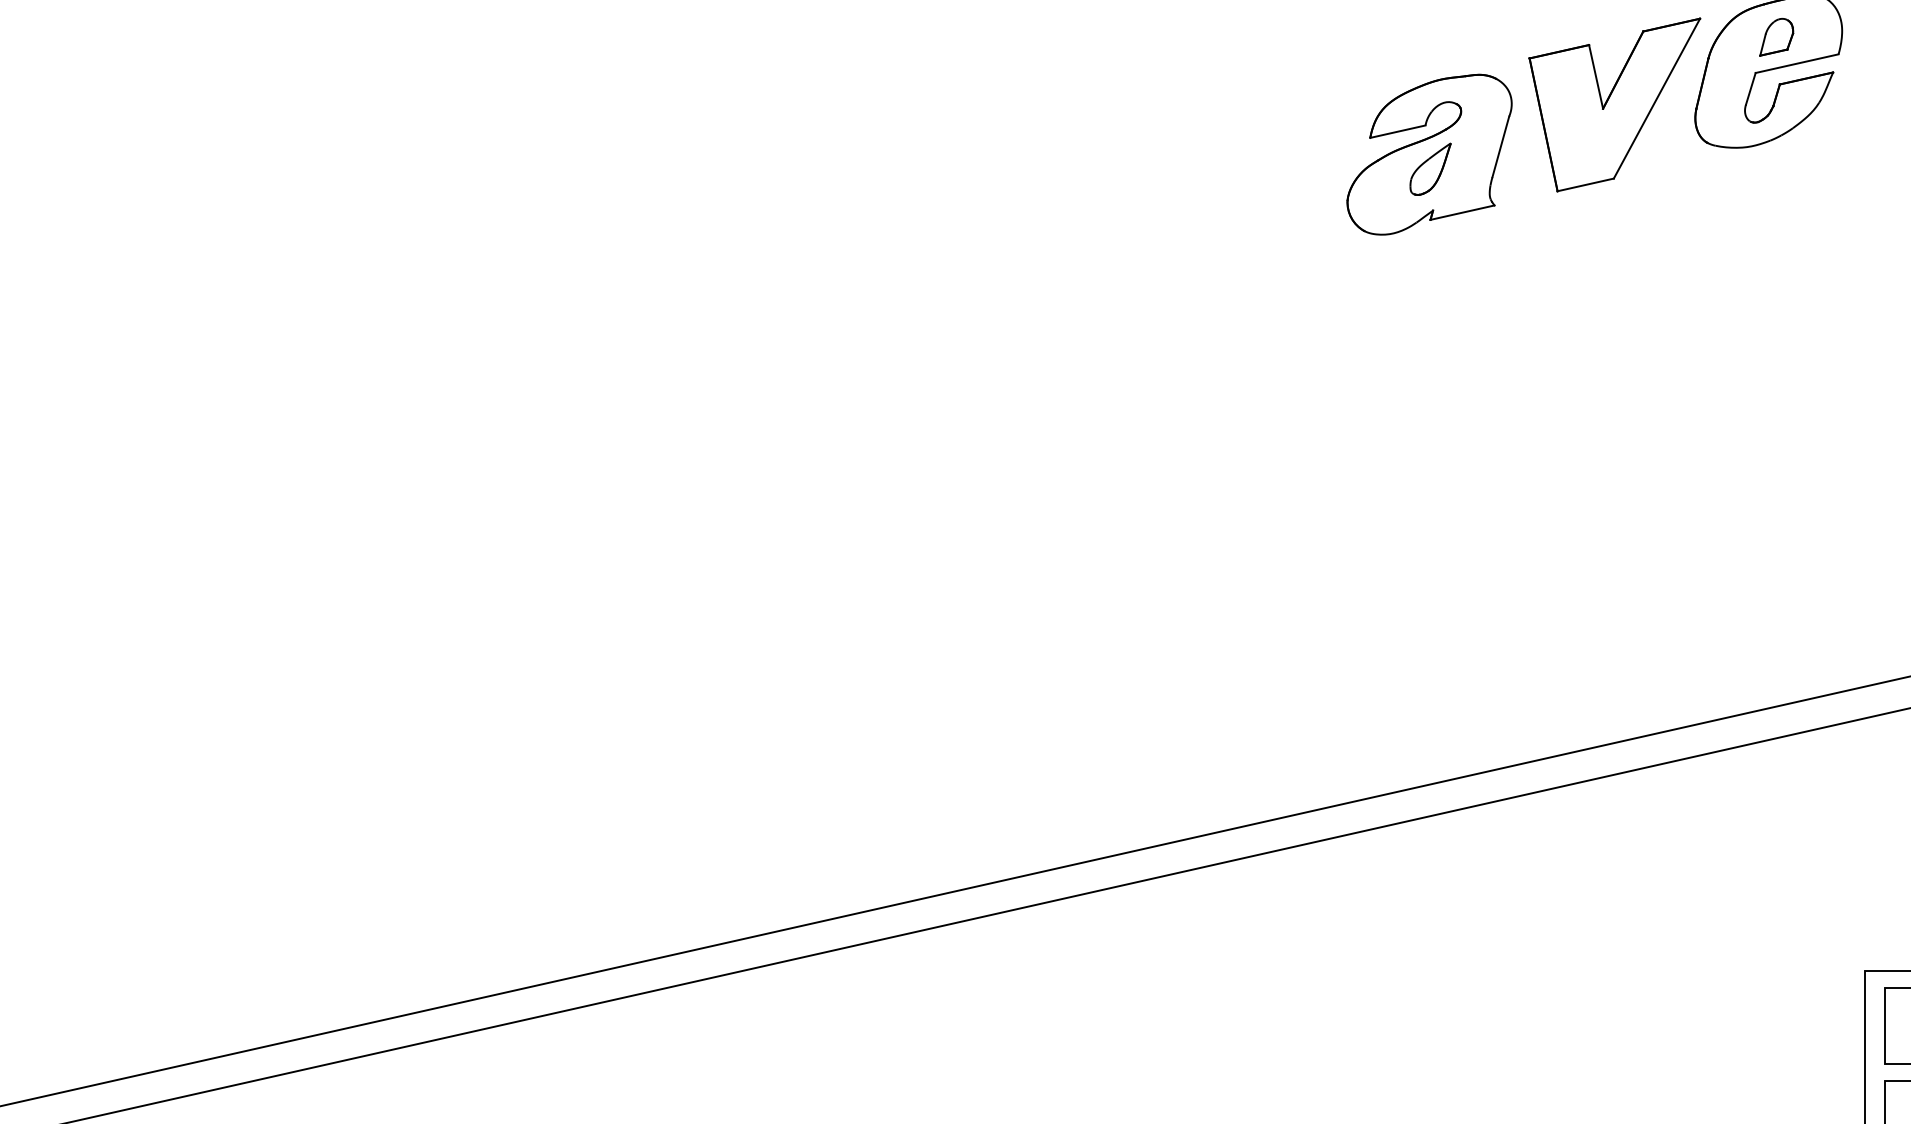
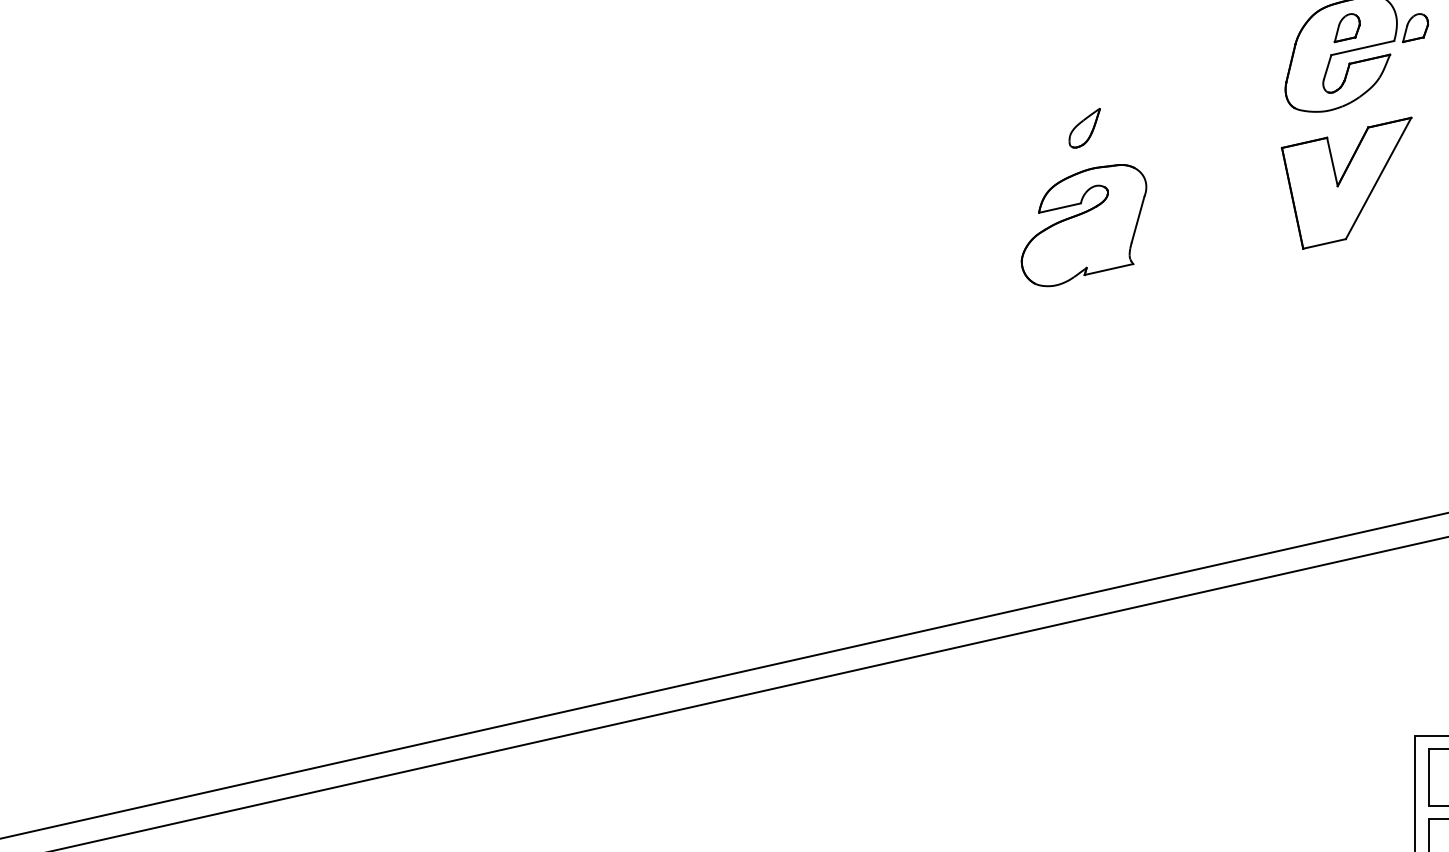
part: (1866, 37) -> (1415, 28), added
part: (1614, 104) -> (1346, 182), moved
part: (1429, 154) -> (1083, 225), moved

